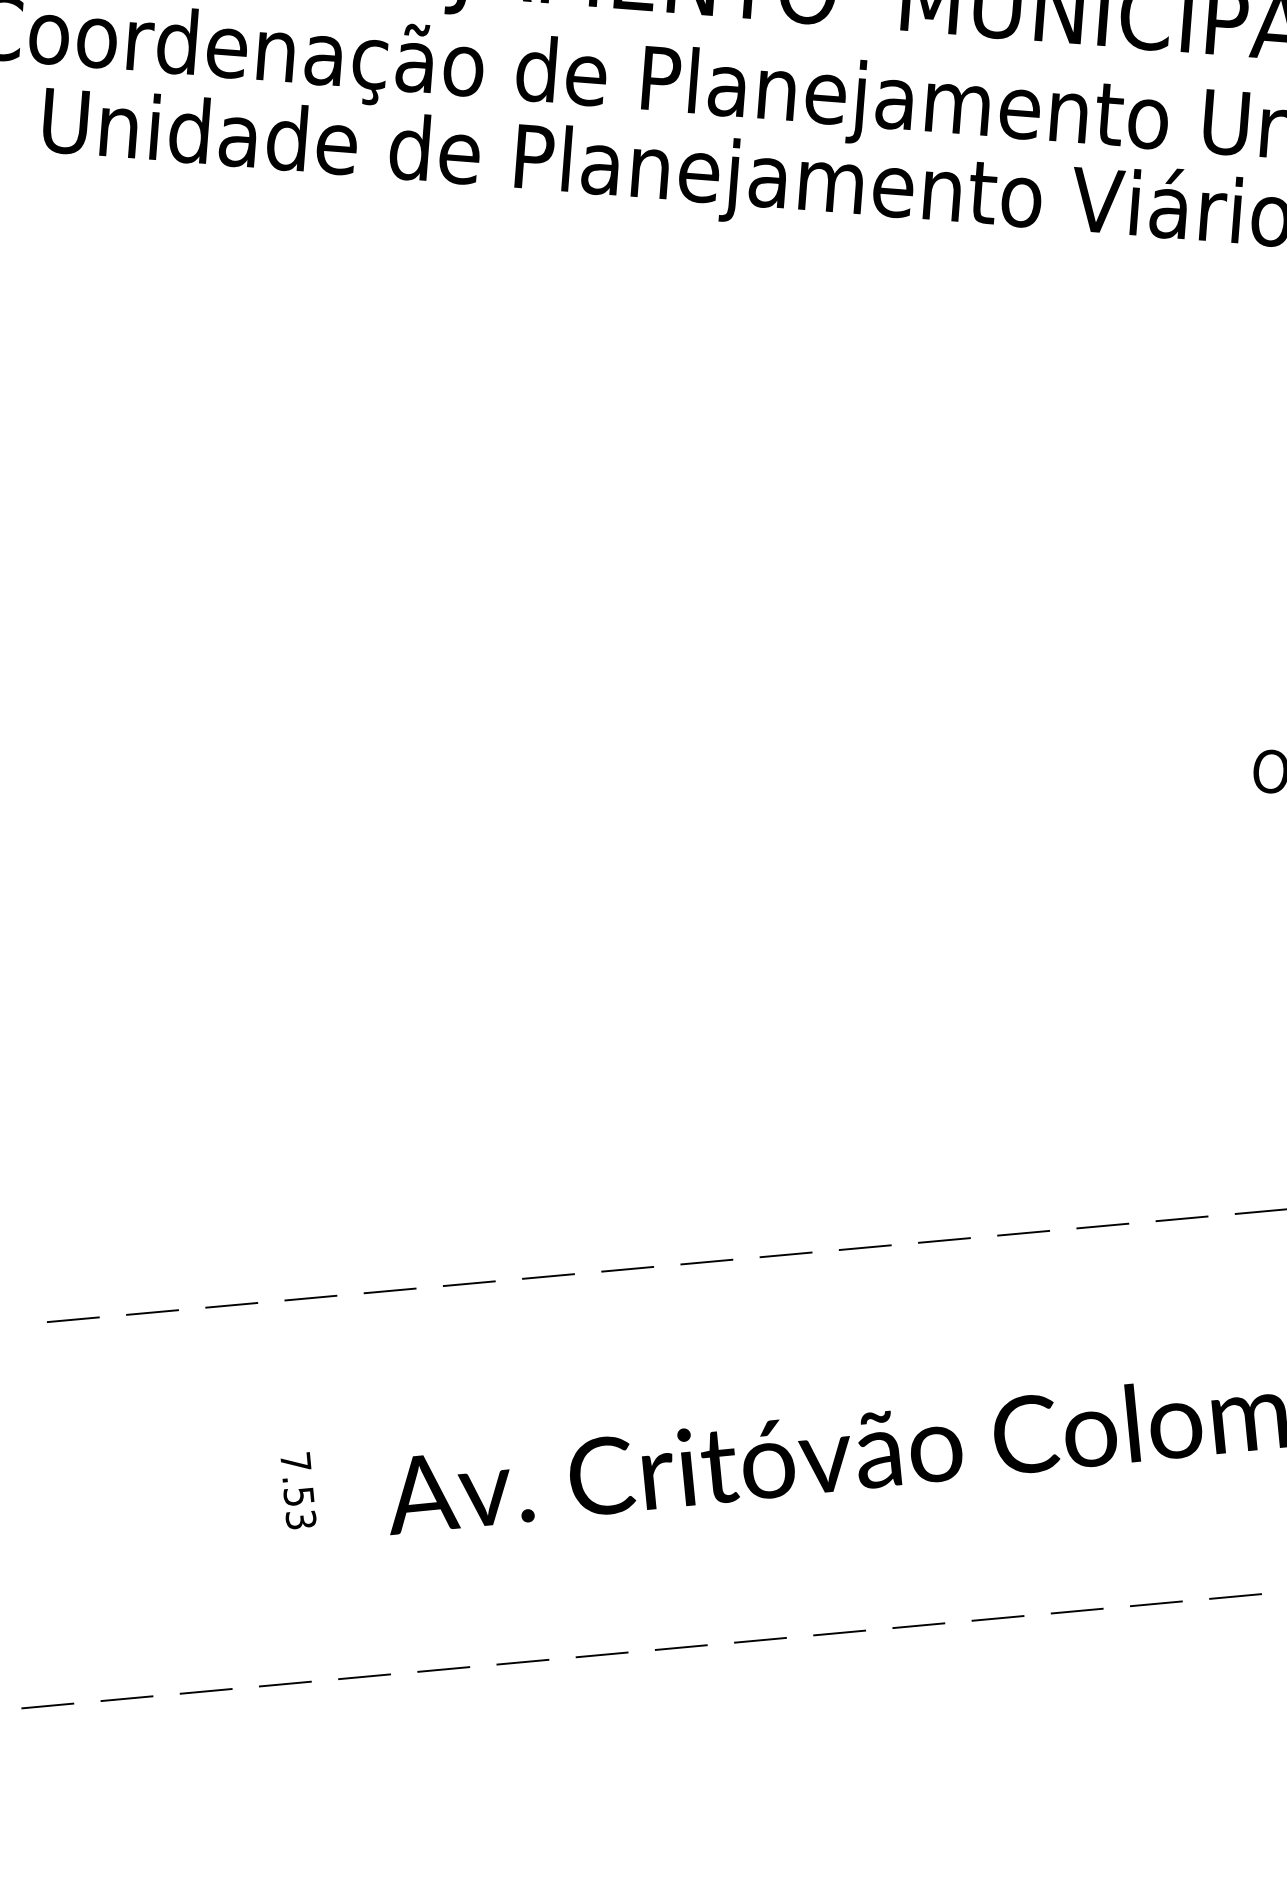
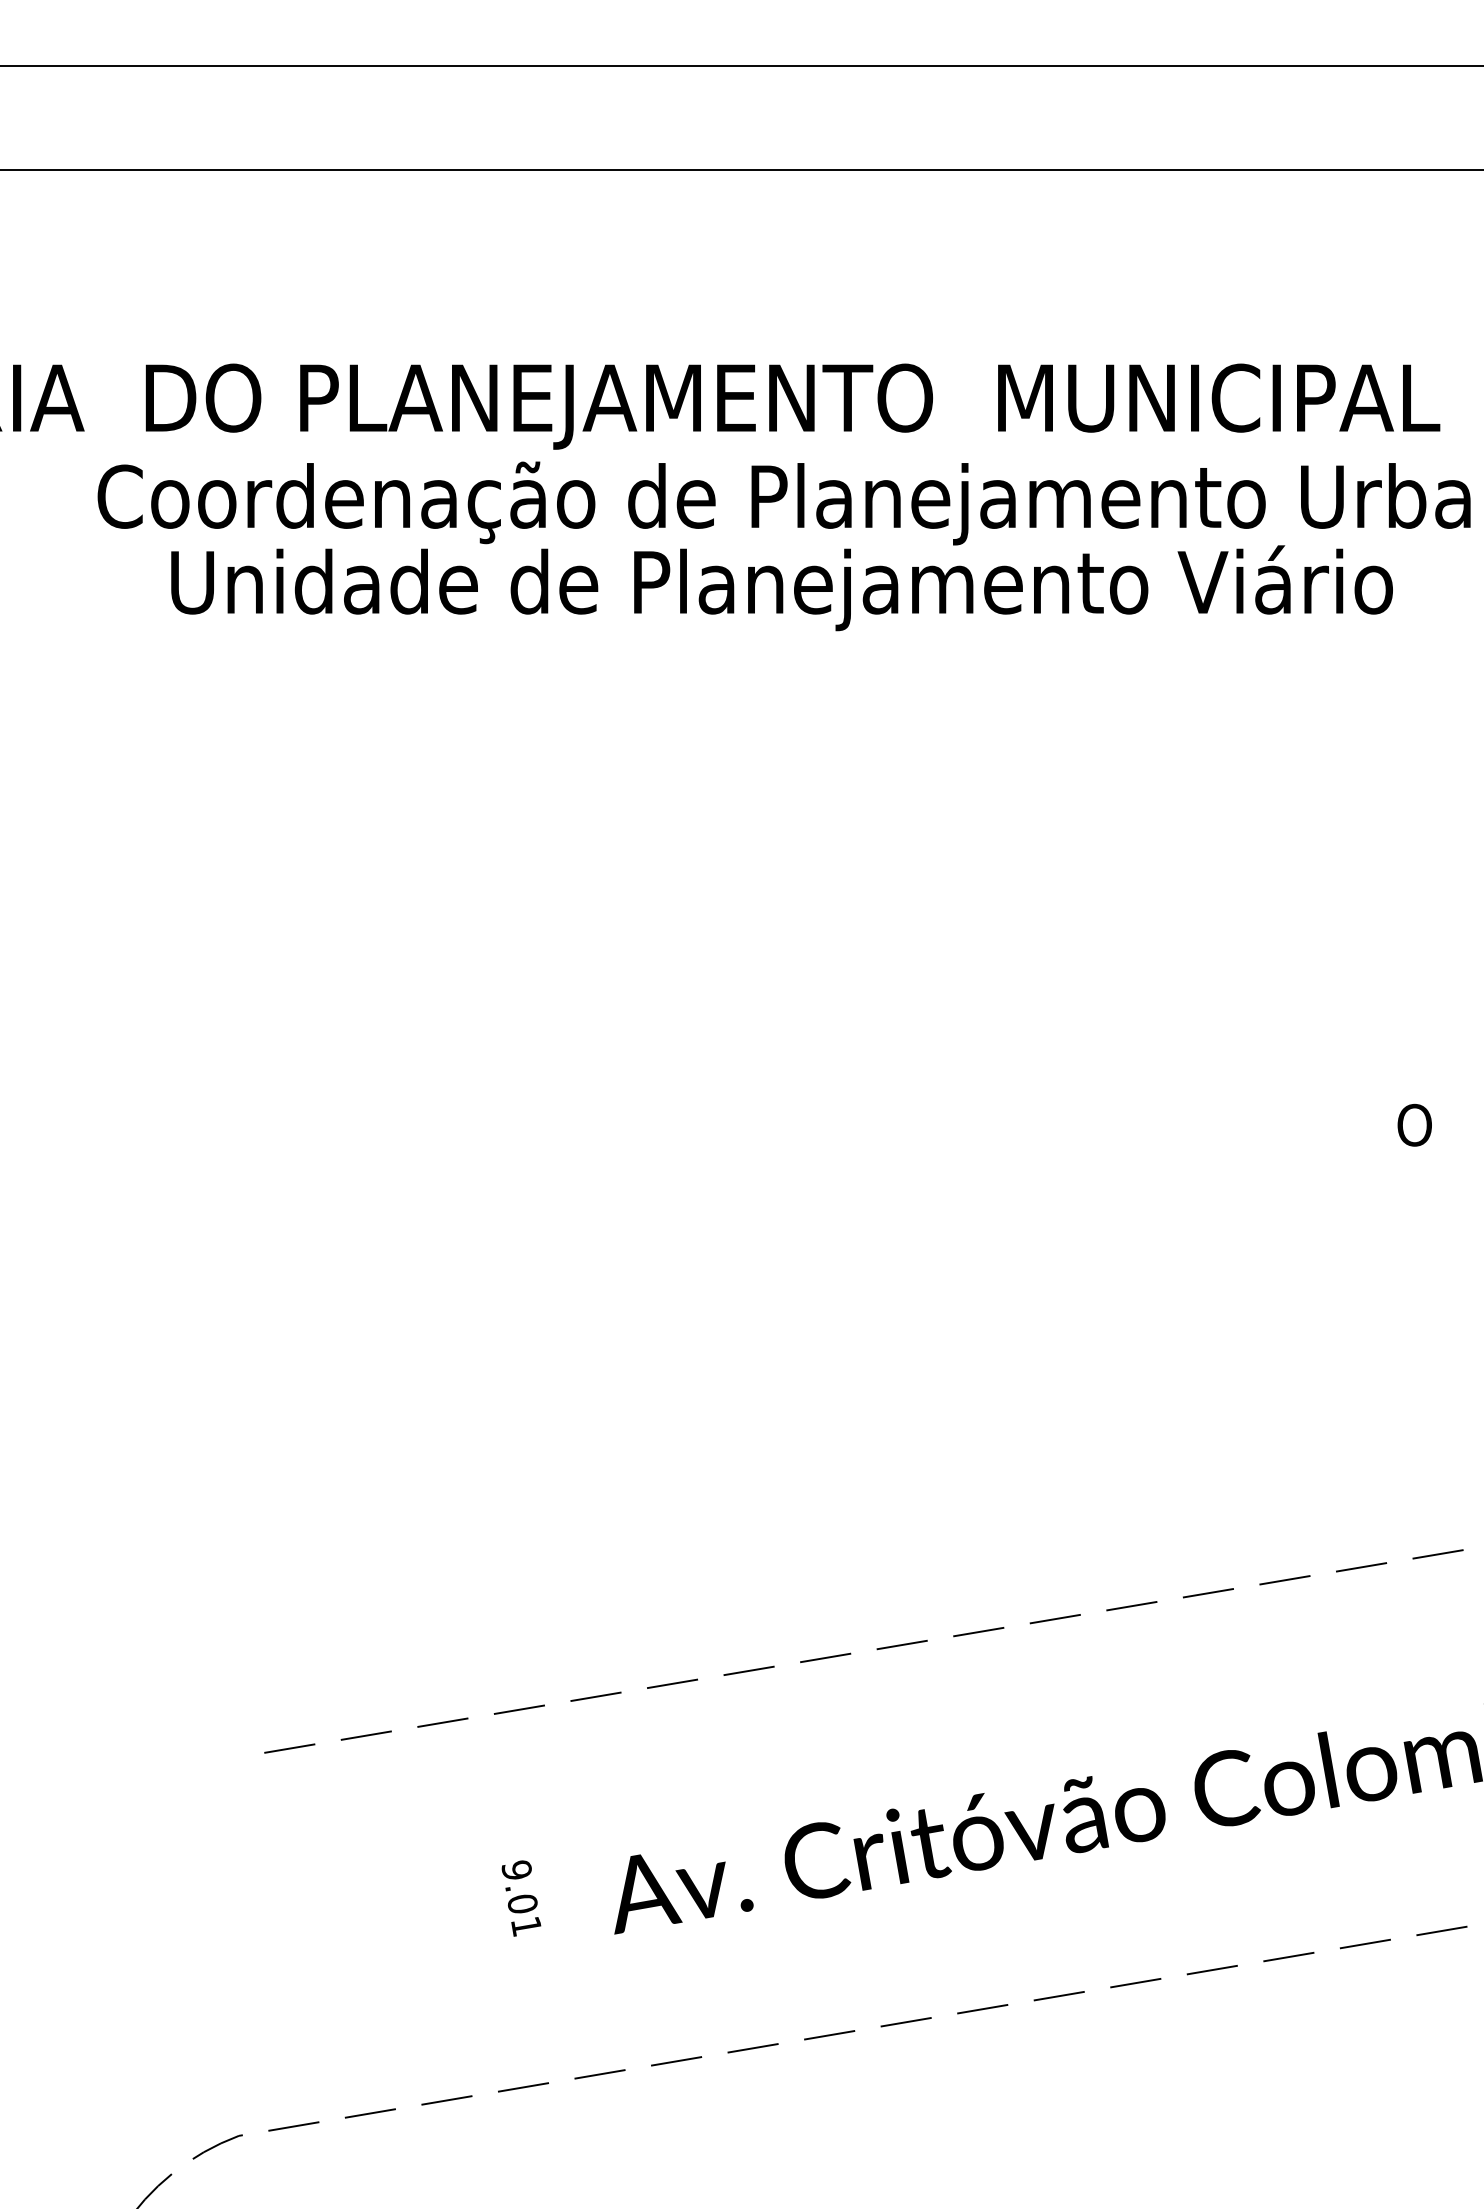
text: (298, 1490) -> (521, 1897), 7.53 -> 9.01

